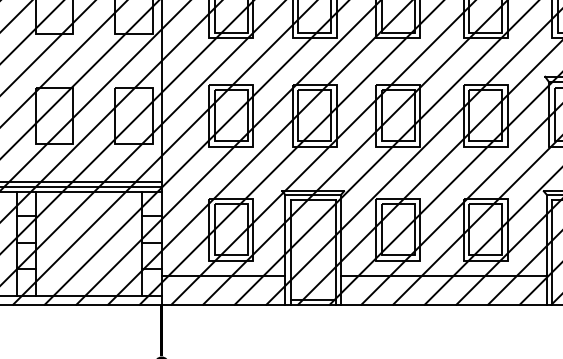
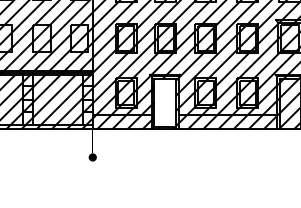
hatch: (311, 249) -> (164, 102), removed

